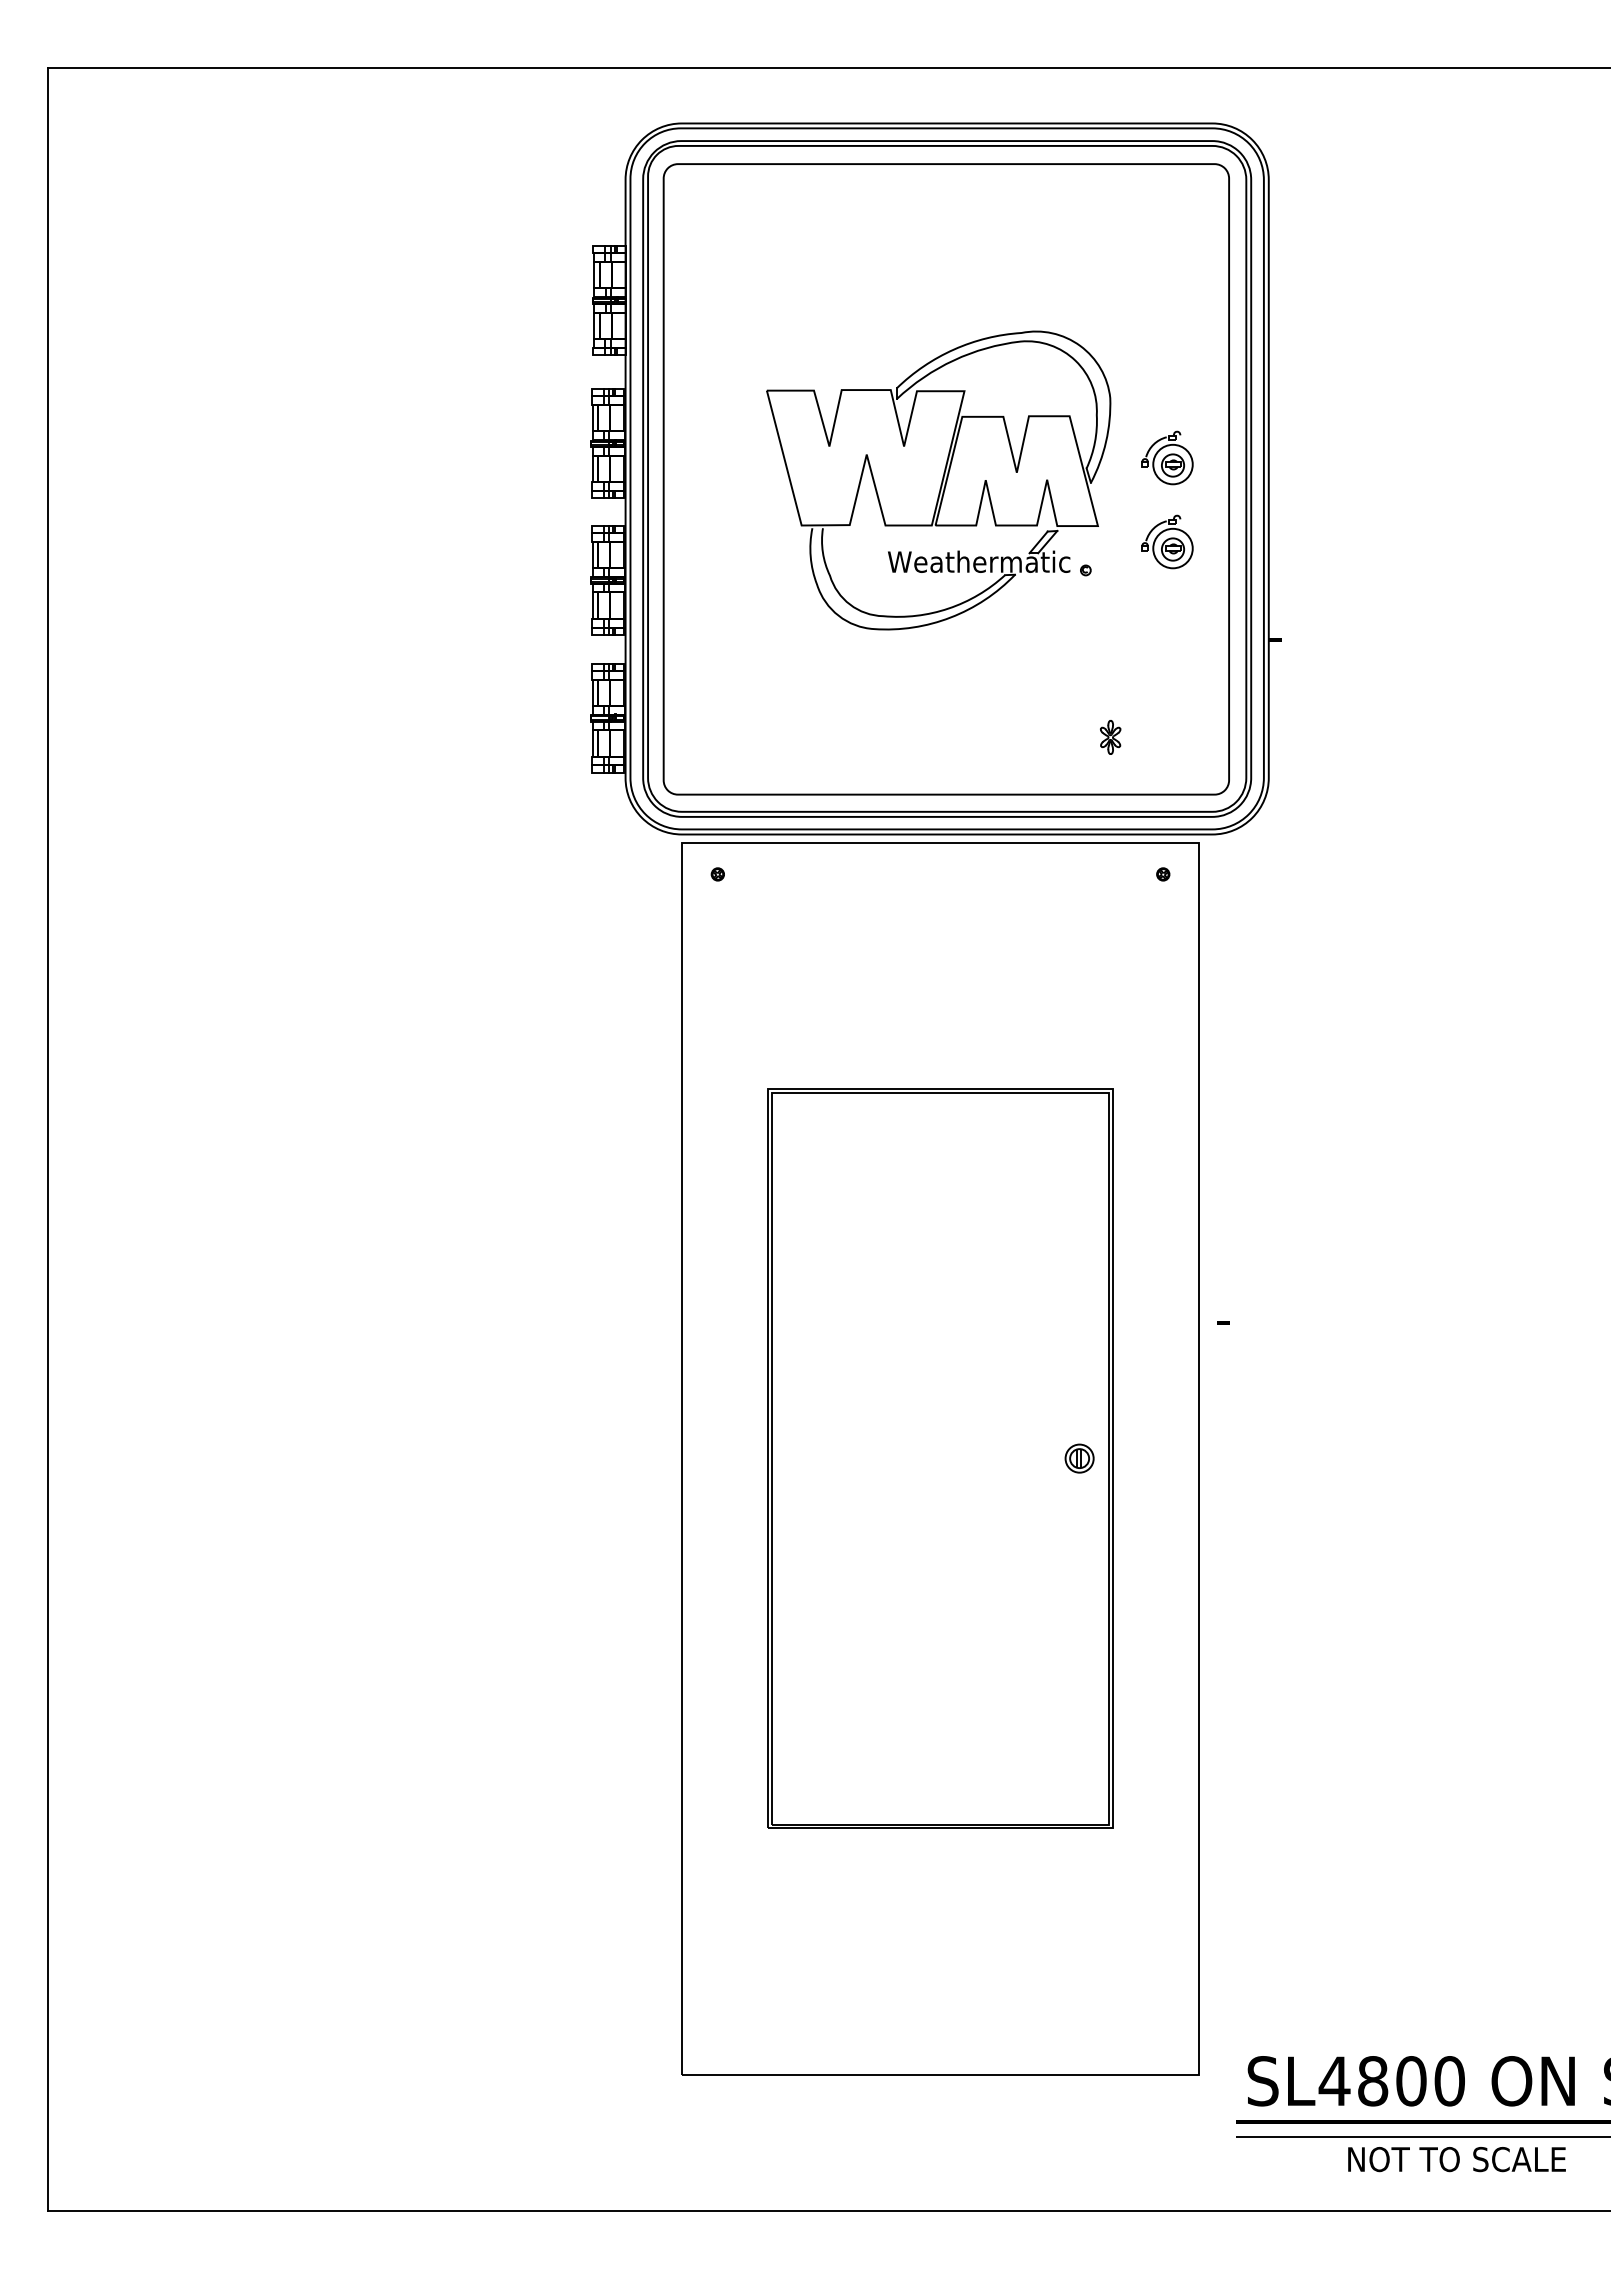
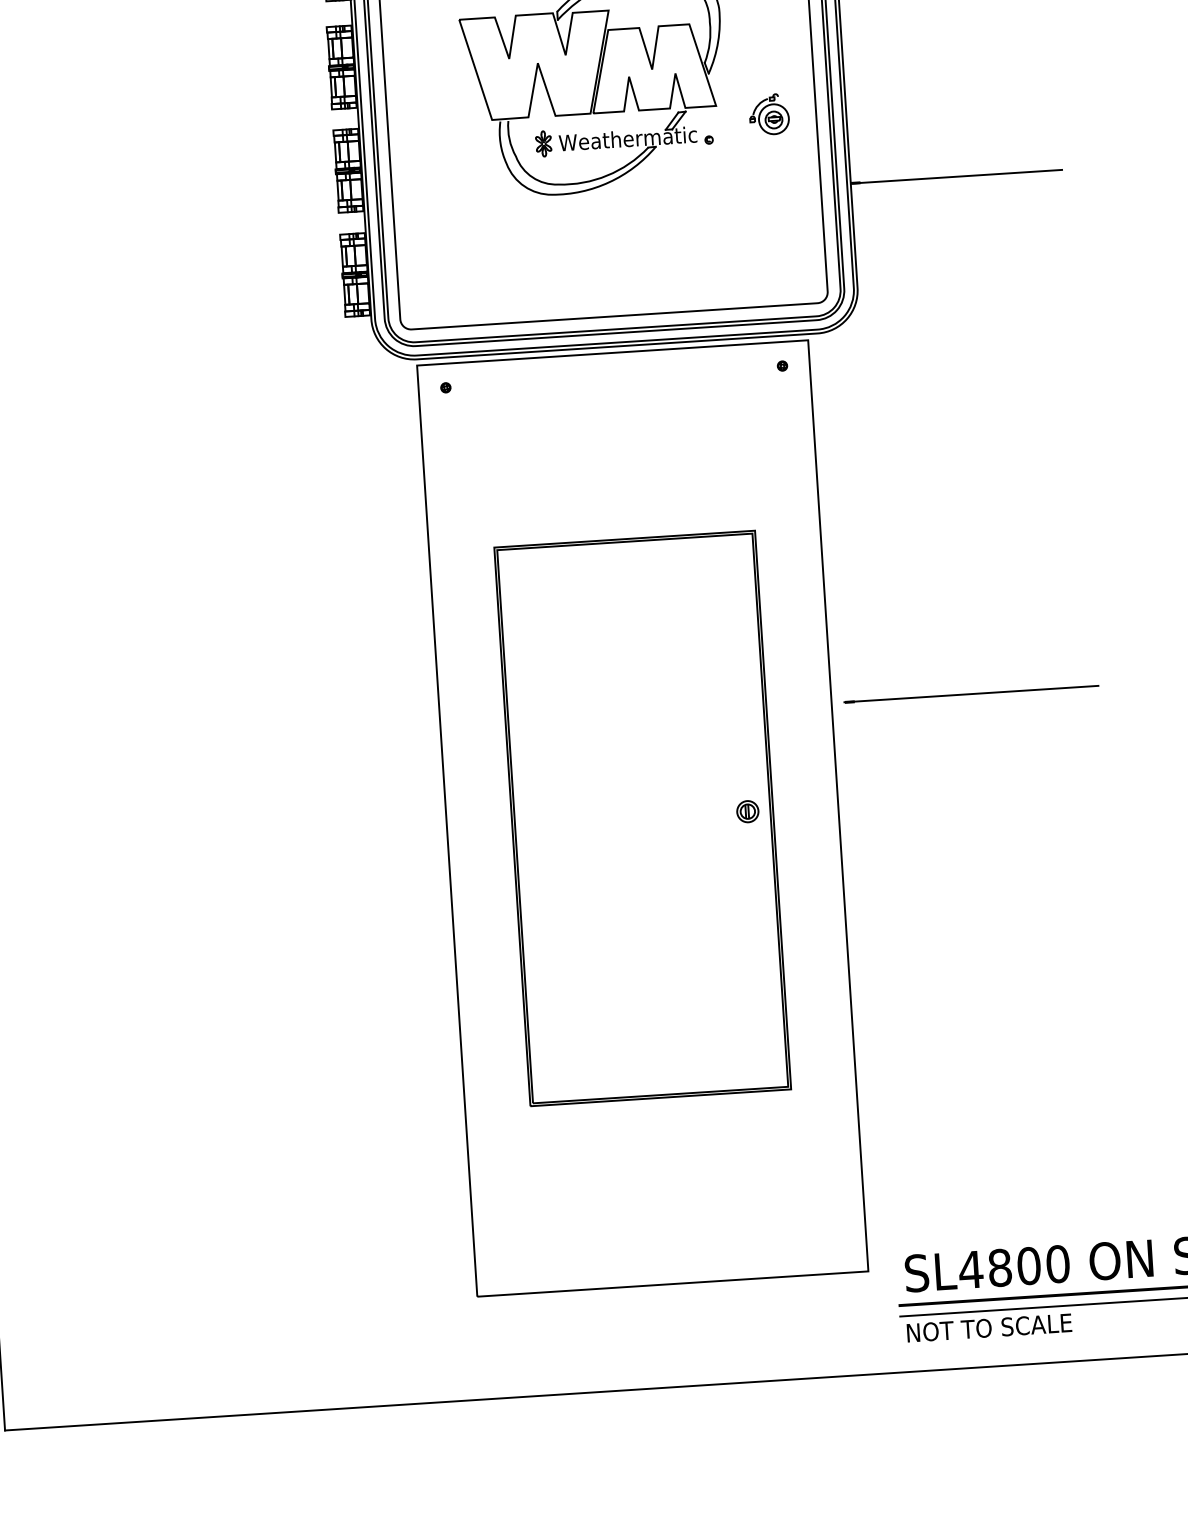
part: (1167, 457) -> (765, 50), removed
line: (1410, 639) -> (957, 176), added
part: (1110, 737) -> (543, 143), moved
line: (1384, 1322) -> (971, 693), added
text: (1456, 2159) -> (989, 1328), moved

